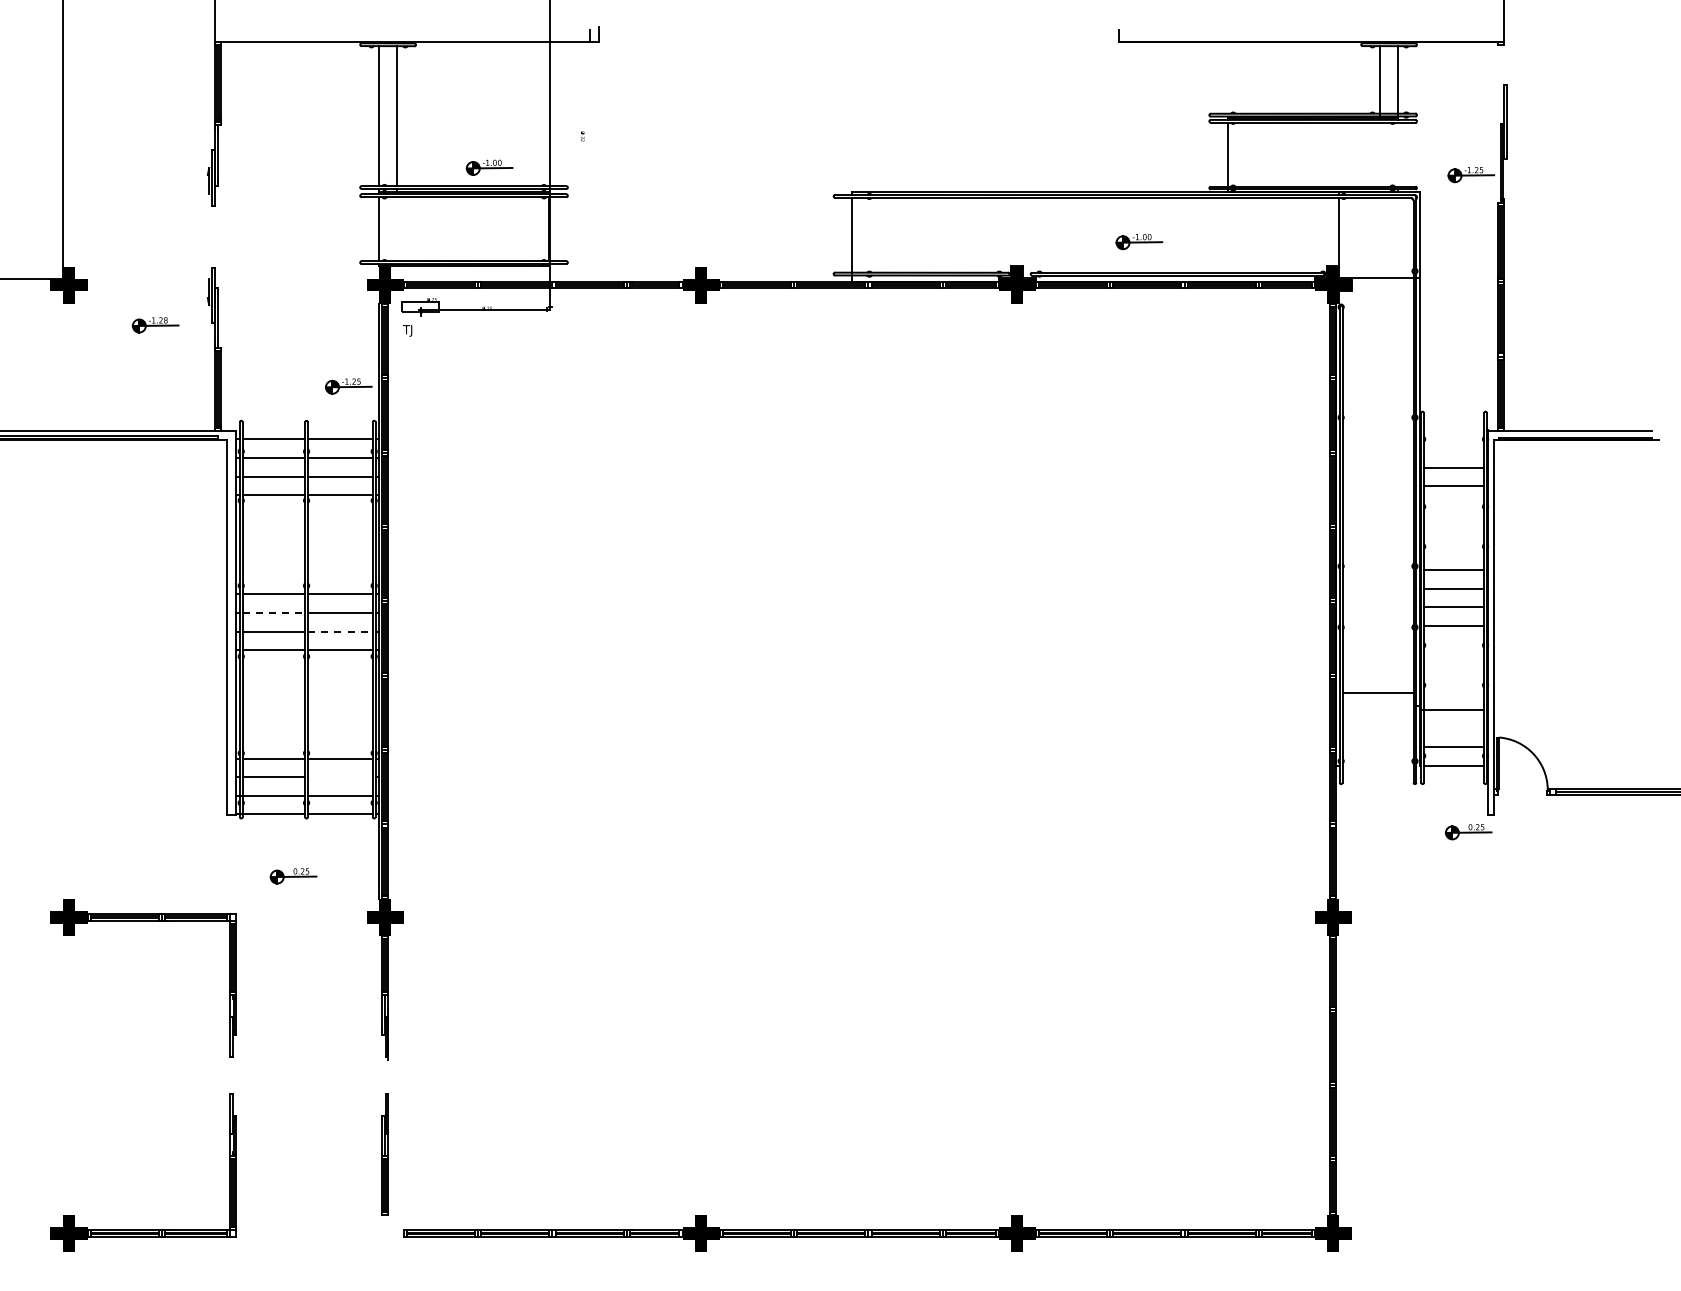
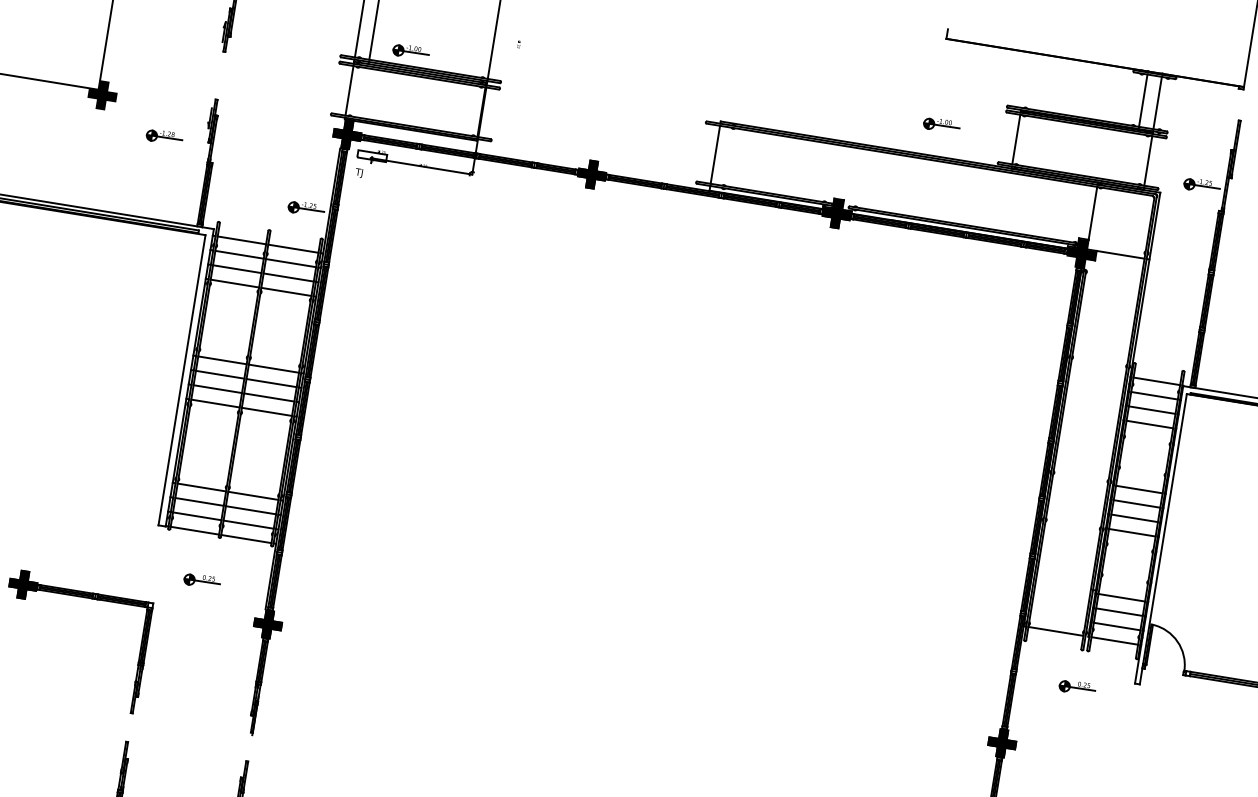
line: (1398, 154) -> (1148, 160), added
part: (489, 167) -> (411, 51), moved
part: (1139, 242) -> (941, 125), moved
line: (1454, 430) -> (1157, 381), added
line: (1454, 448) -> (1154, 395), added
line: (274, 612) -> (220, 374), dashed -> solid
line: (340, 631) -> (269, 397), dashed -> solid
line: (1377, 692) -> (1055, 631), moved
line: (1454, 728) -> (1119, 612), added
line: (340, 777) -> (251, 510), added
part: (1468, 832) -> (1077, 688), moved

